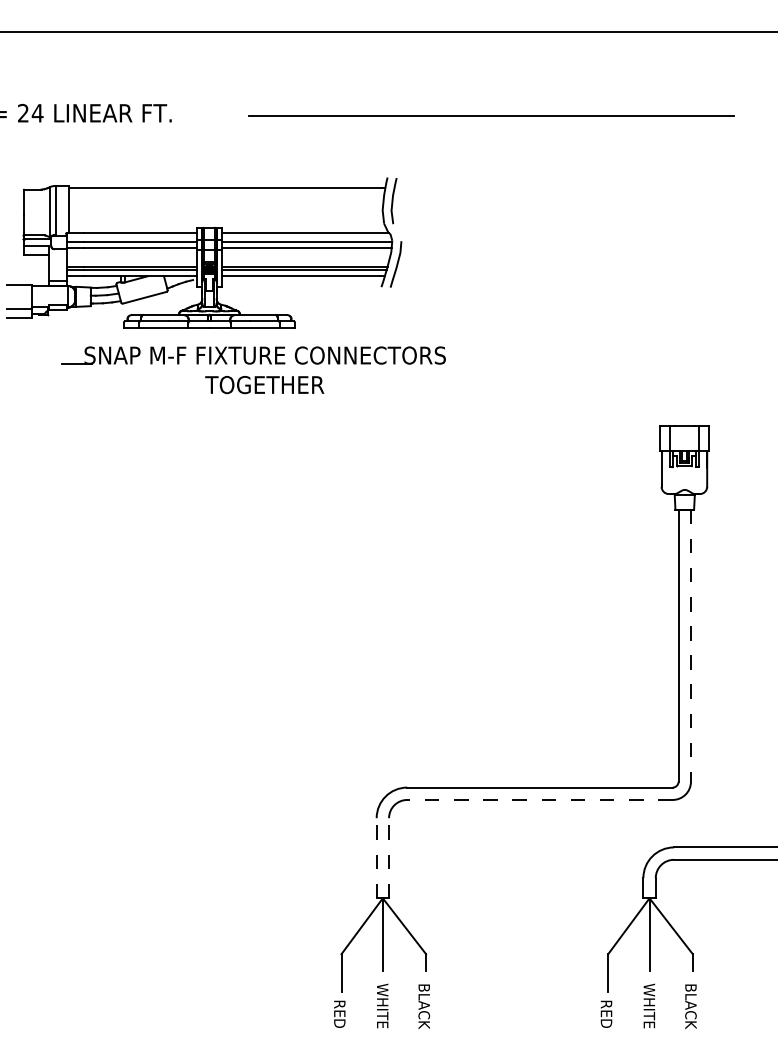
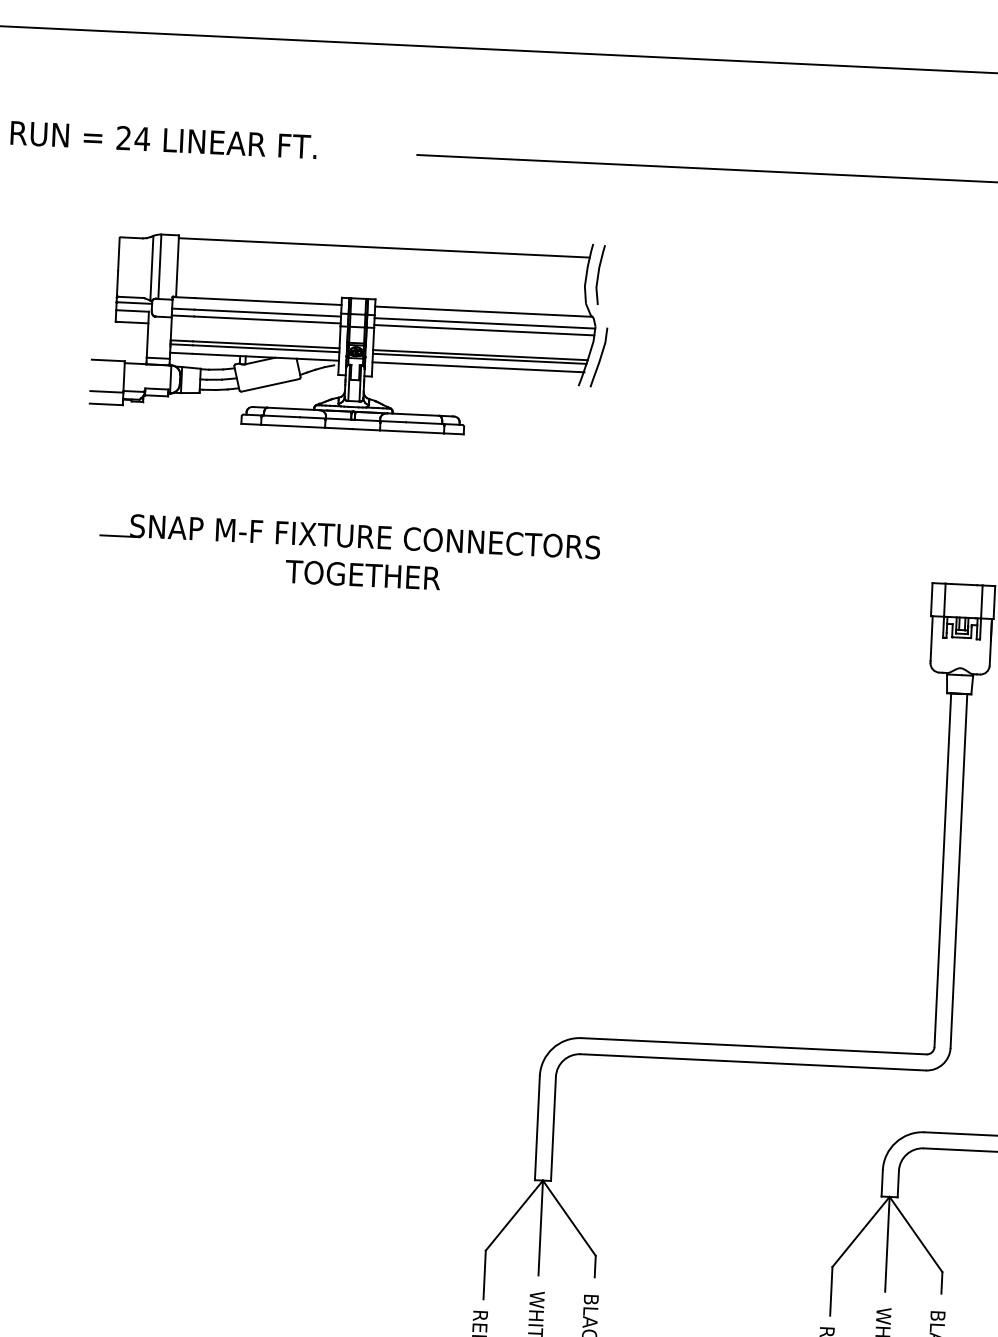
part: (252, 364) -> (348, 547), moved
line: (690, 646) -> (958, 872), dashed -> solid
line: (540, 799) -> (753, 1061), dashed -> solid
line: (376, 857) -> (537, 1127), dashed -> solid
line: (389, 857) -> (554, 1127), dashed -> solid

